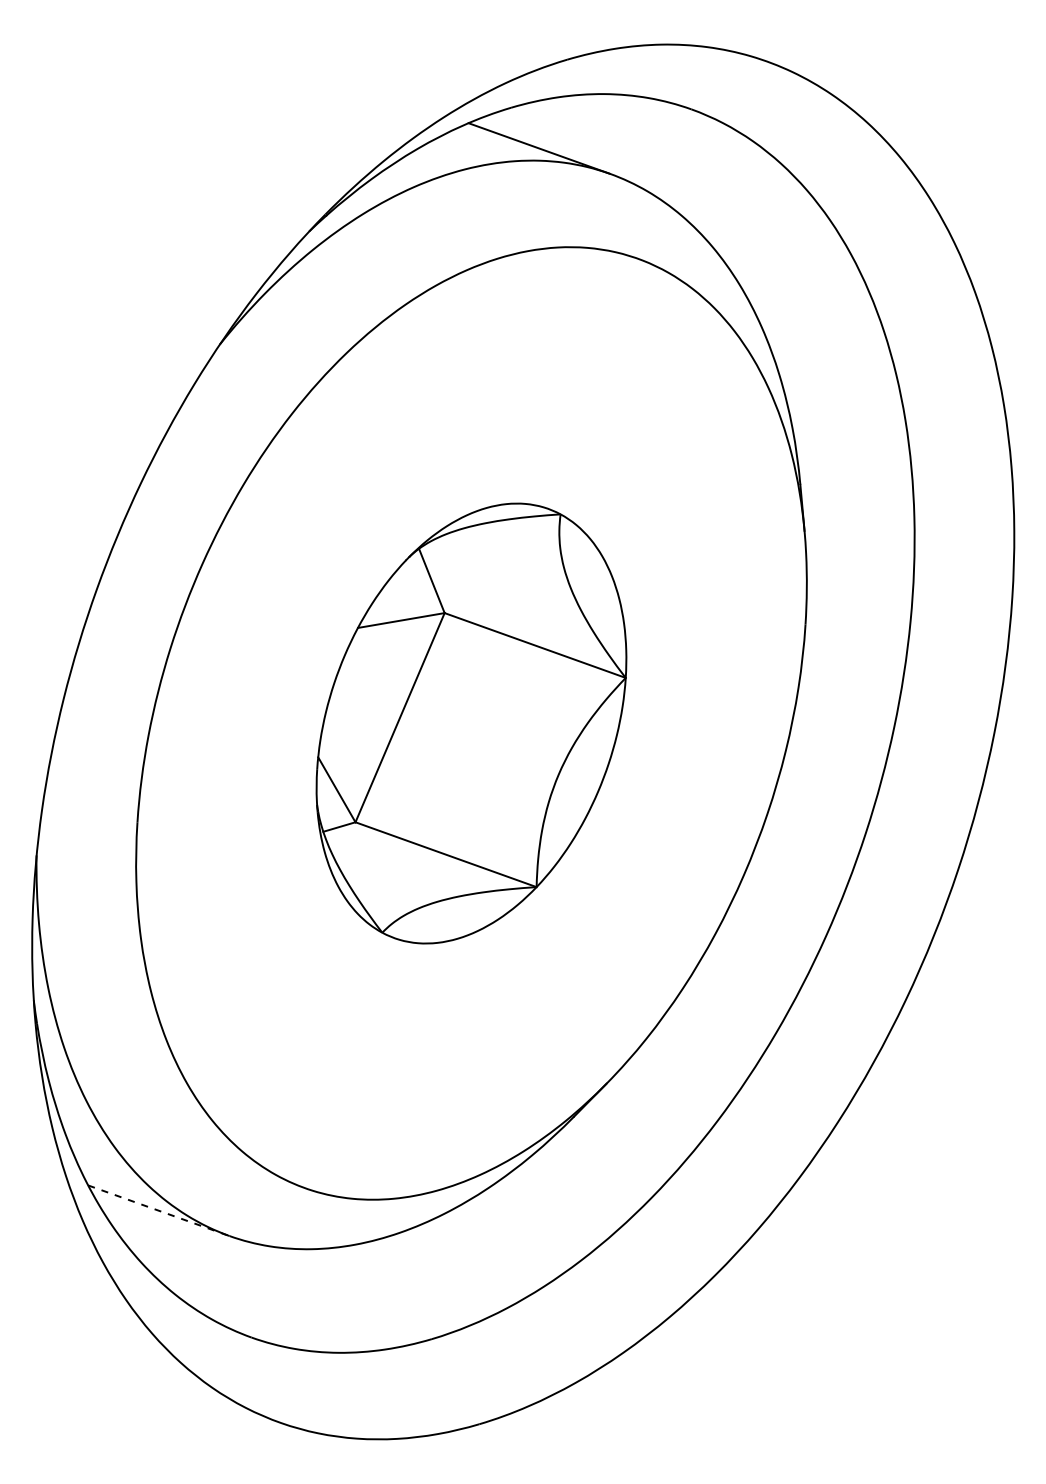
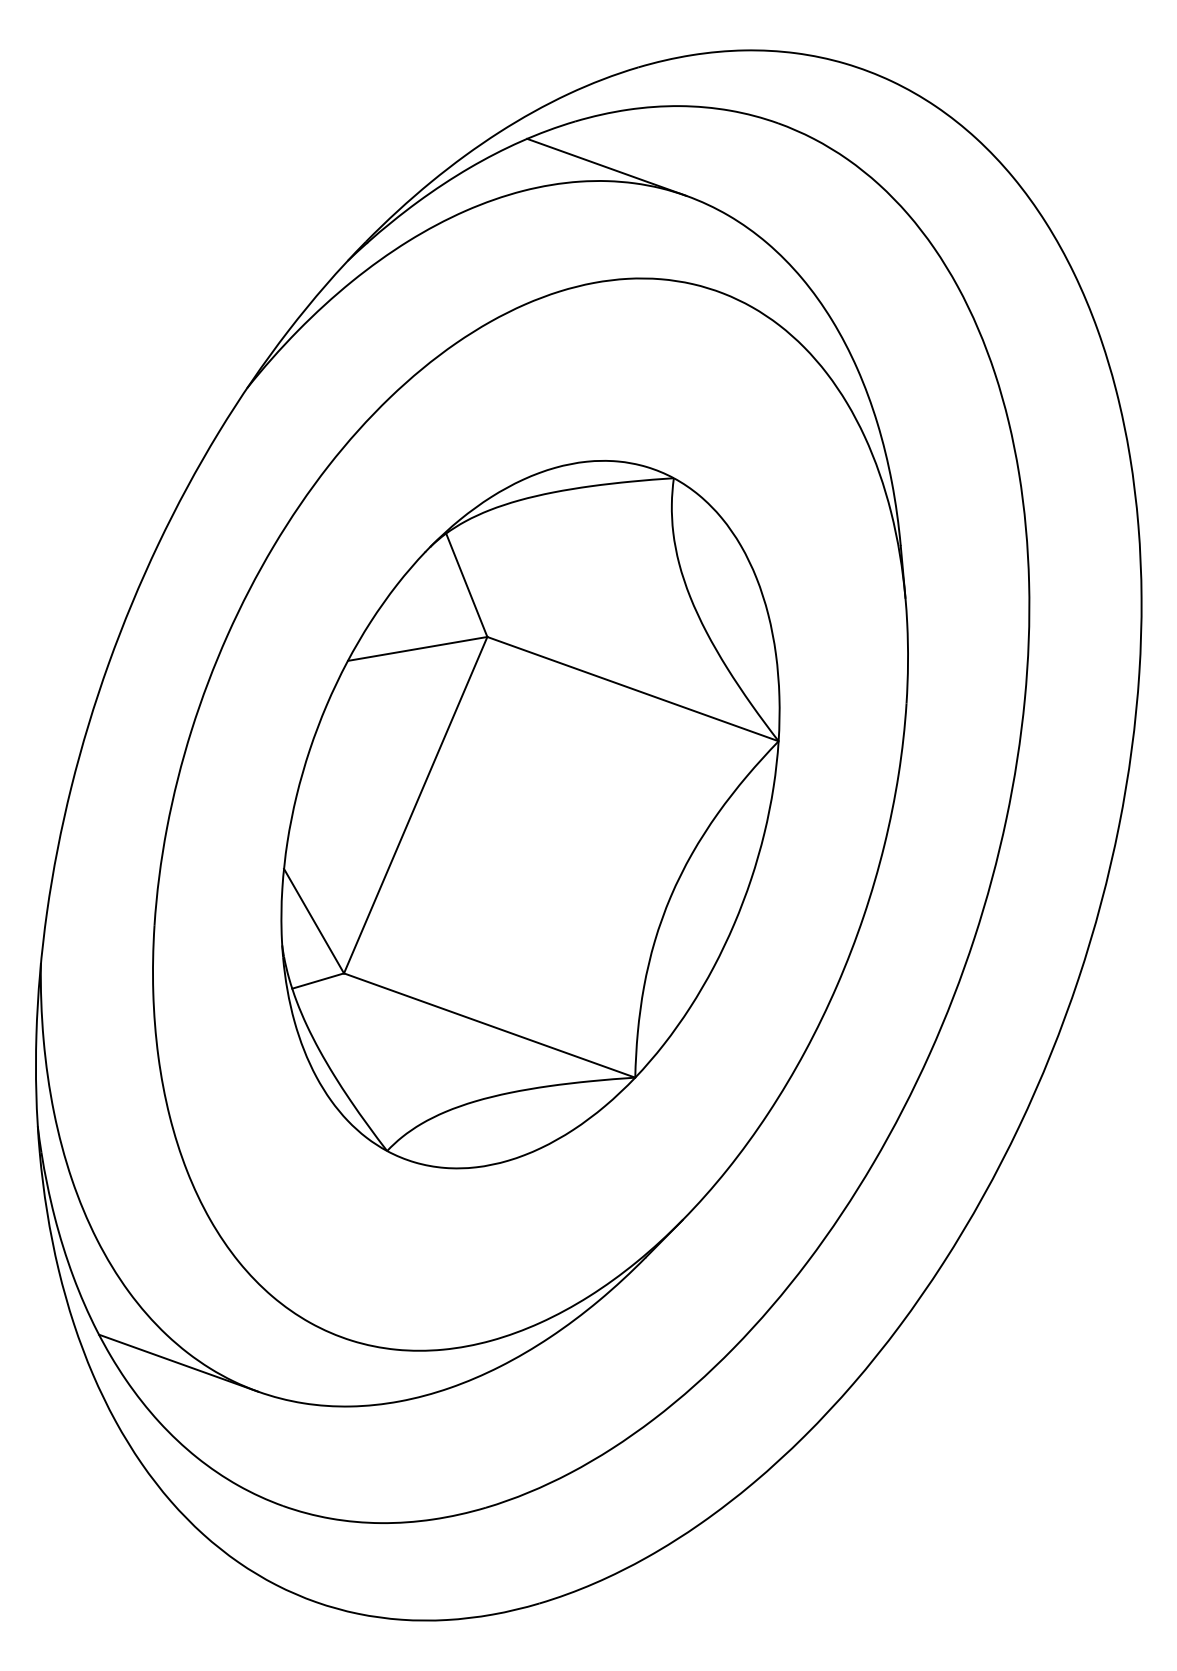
part: (471, 723) -> (530, 814), size x1.43
line: (158, 1211) -> (178, 1363), dashed -> solid

